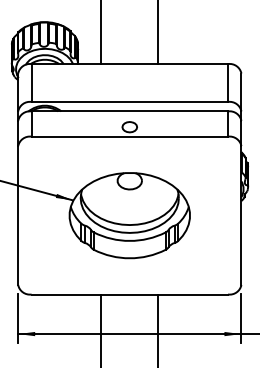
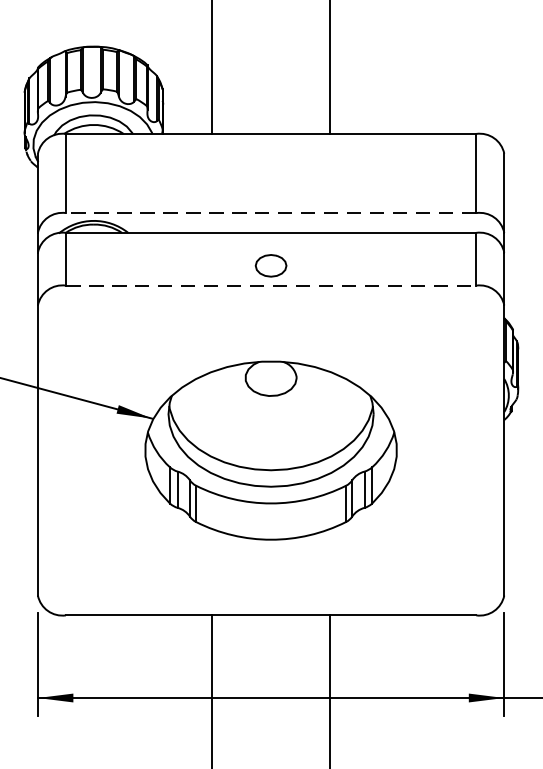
line: (129, 101) -> (270, 212), solid -> dashed
line: (130, 136) -> (272, 285), solid -> dashed

